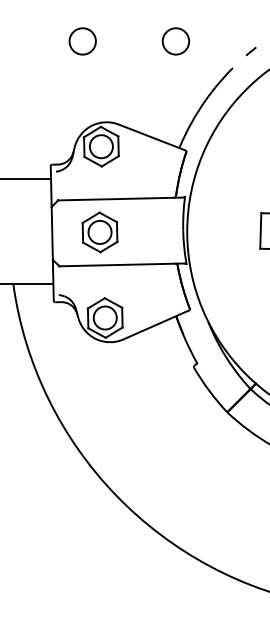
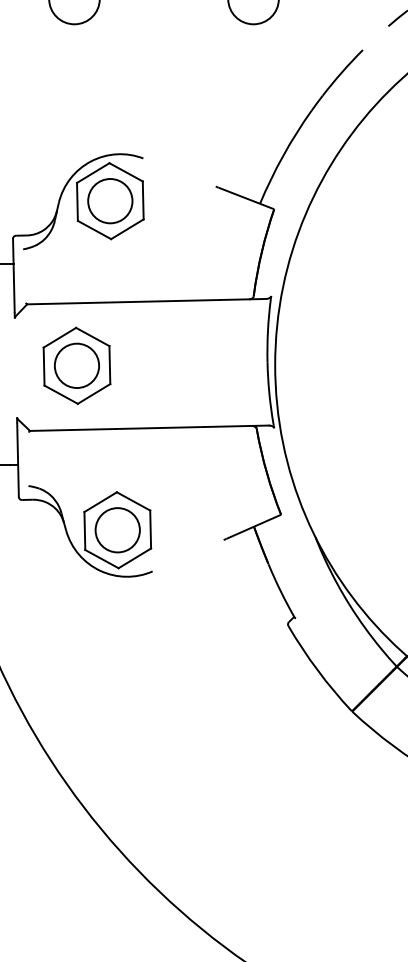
line: (137, 131) -> (179, 171), removed
part: (99, 232) -> (75, 365), moved
line: (51, 233) -> (14, 367), removed
line: (141, 331) -> (187, 556), removed

